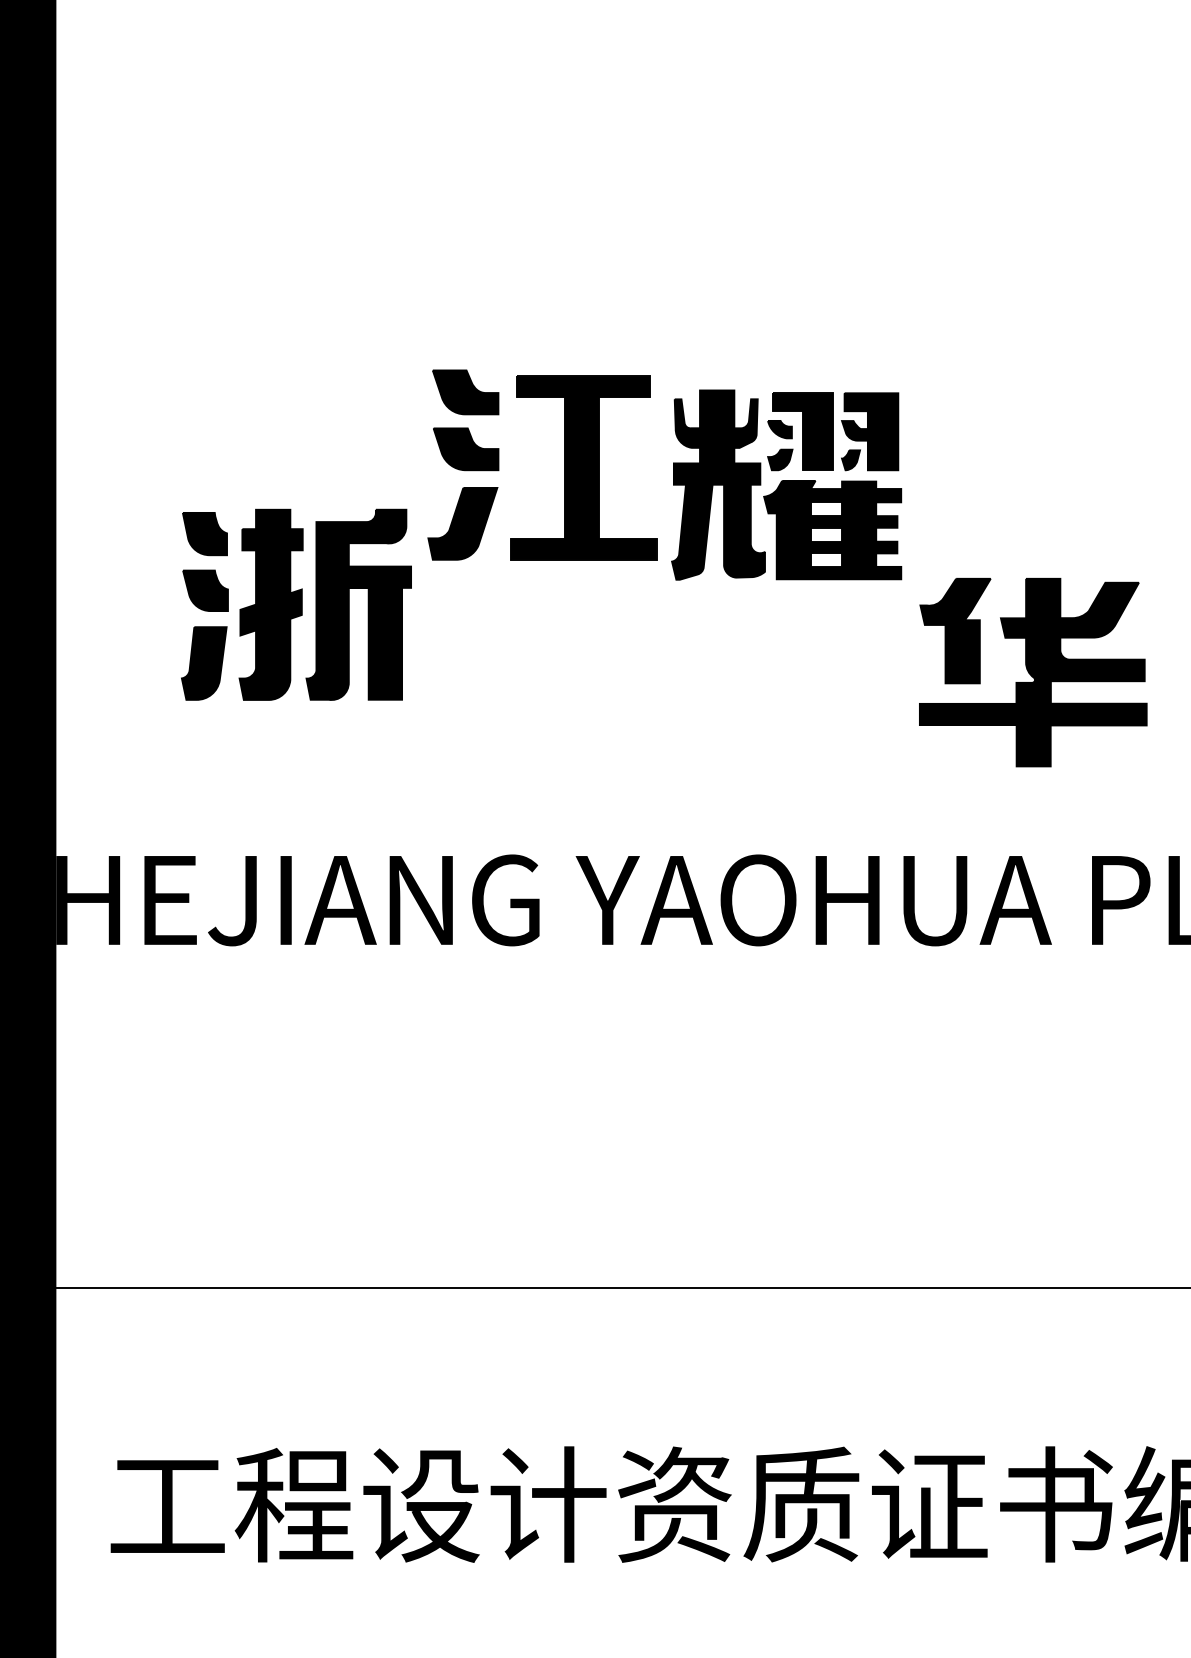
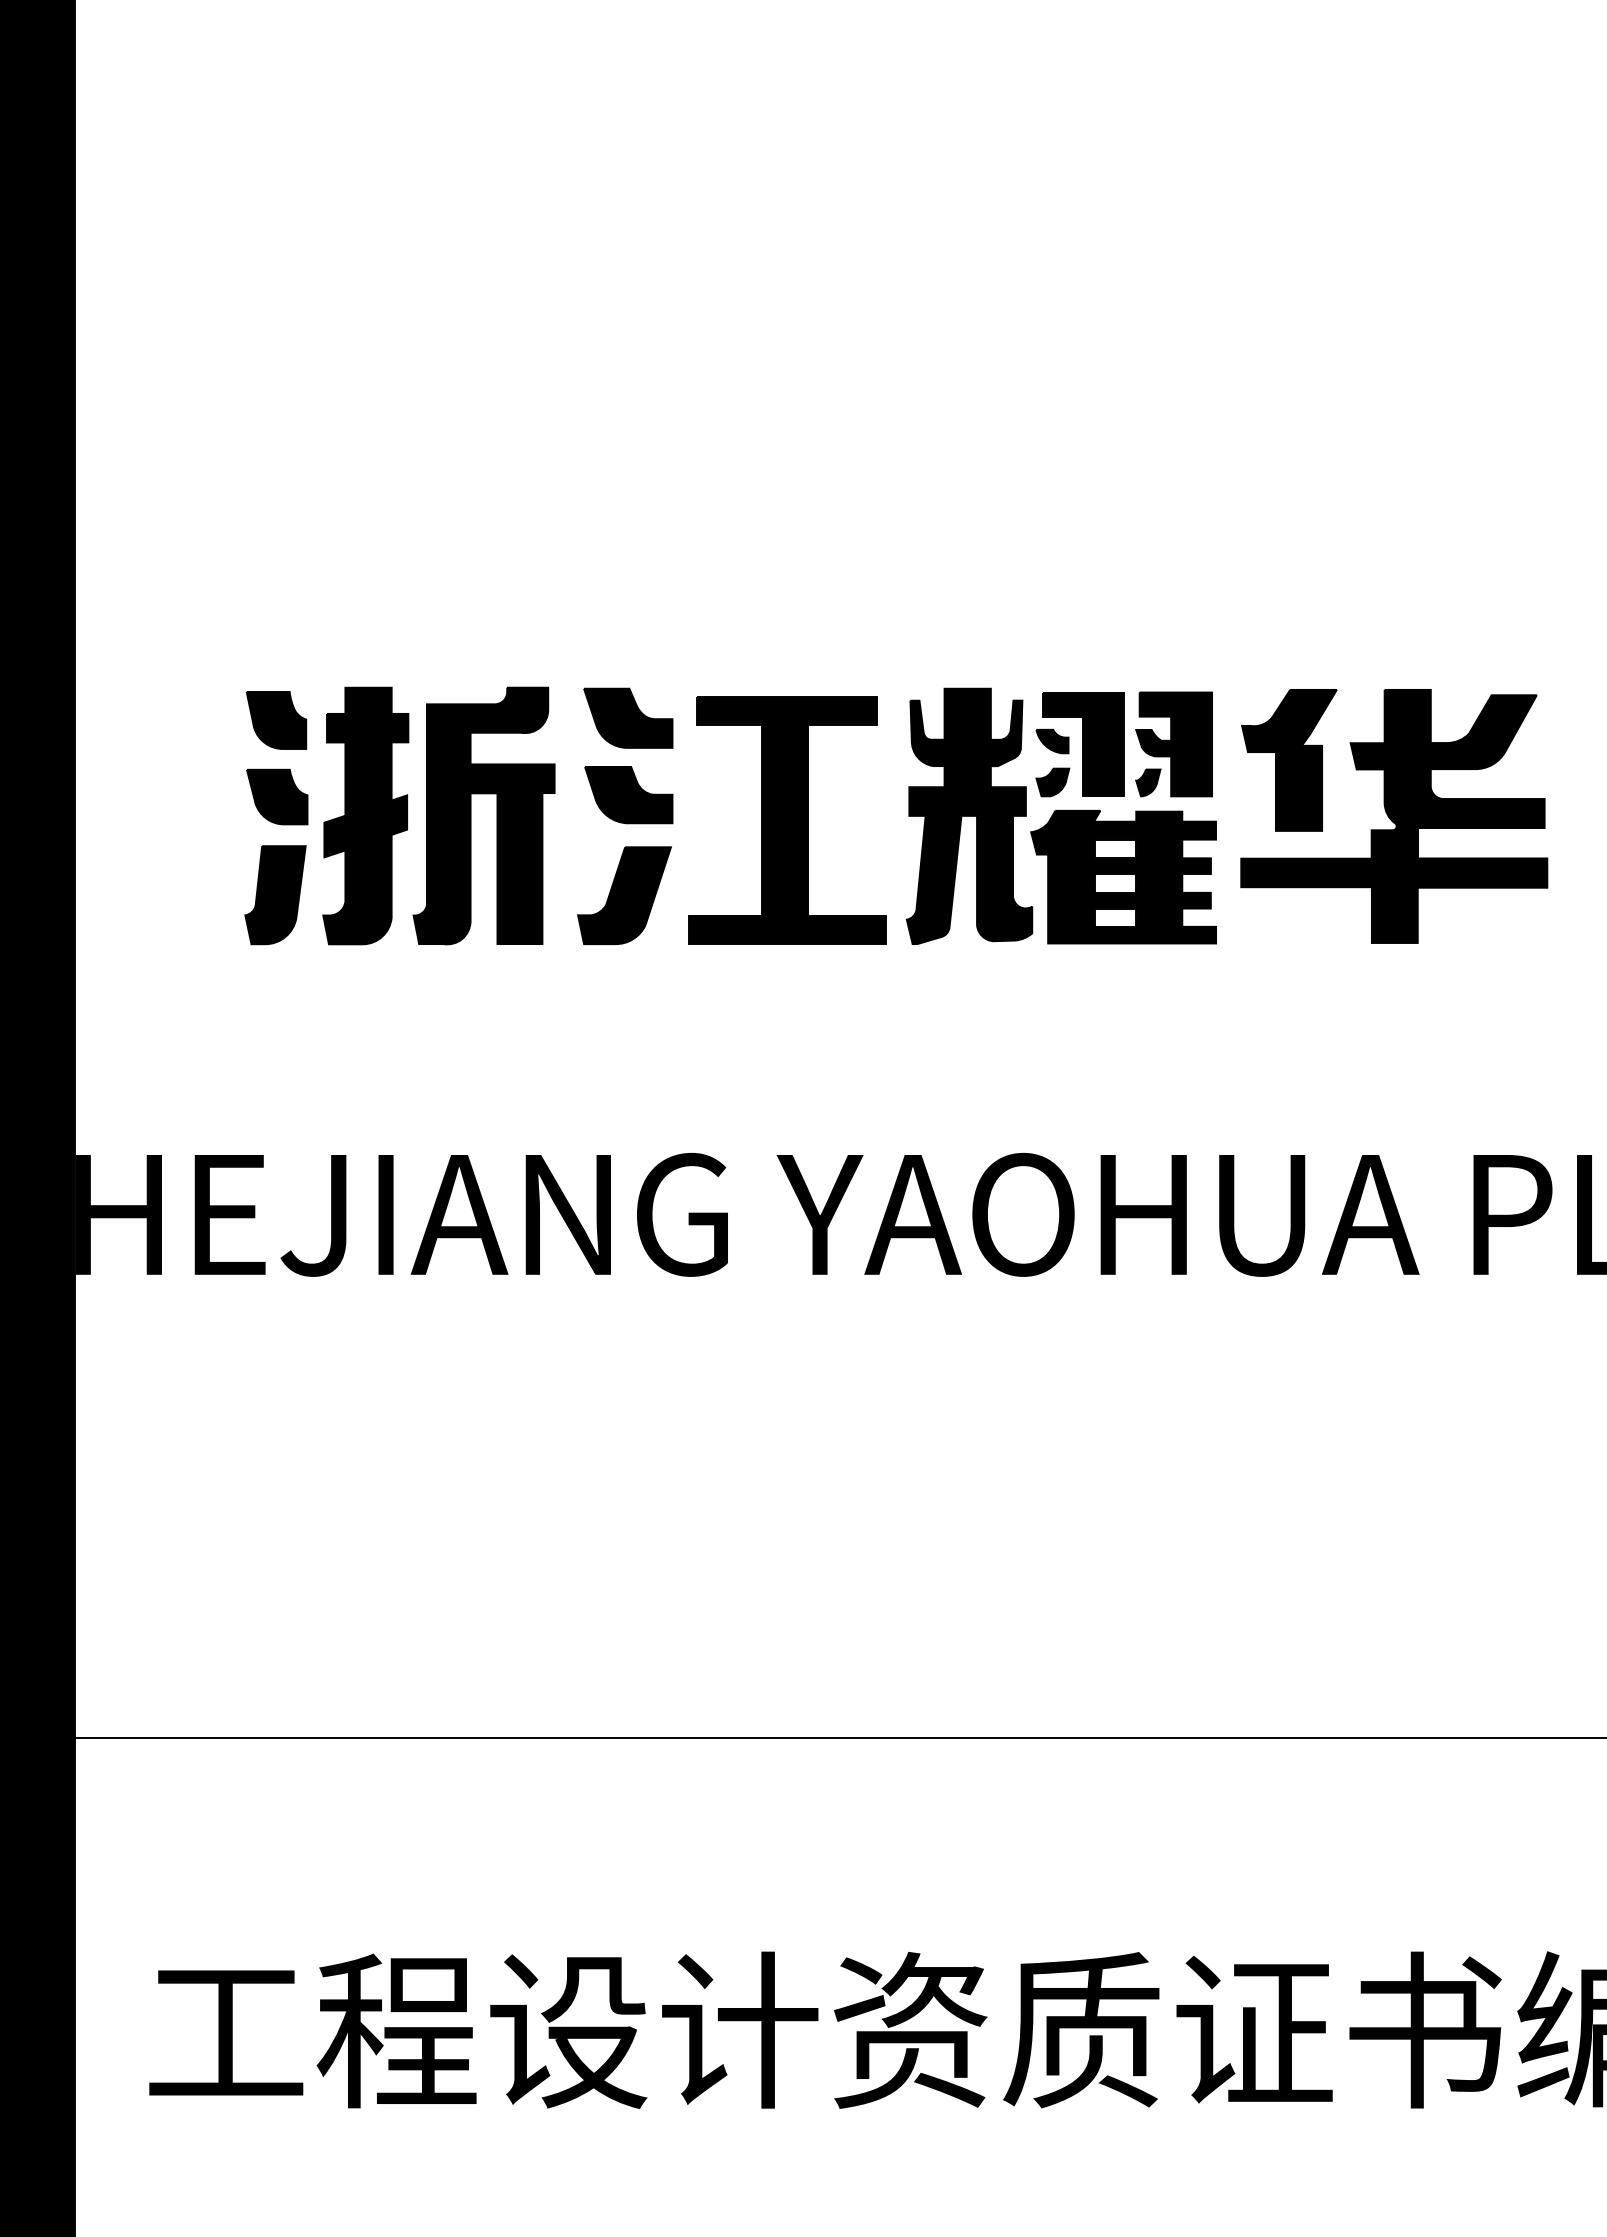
part: (564, 464) -> (761, 815), moved
part: (785, 484) -> (1060, 815), moved
part: (1033, 672) -> (1394, 816), moved

